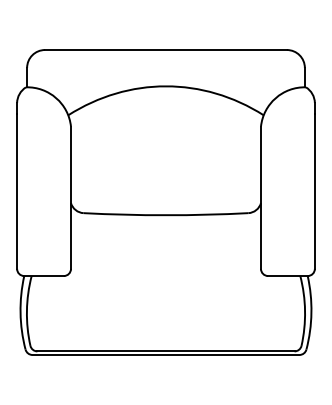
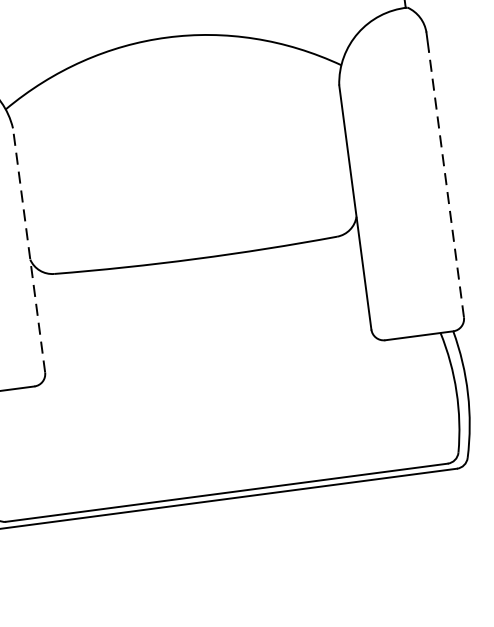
line: (314, 191) -> (445, 184), solid -> dashed
line: (71, 197) -> (29, 249), solid -> dashed

